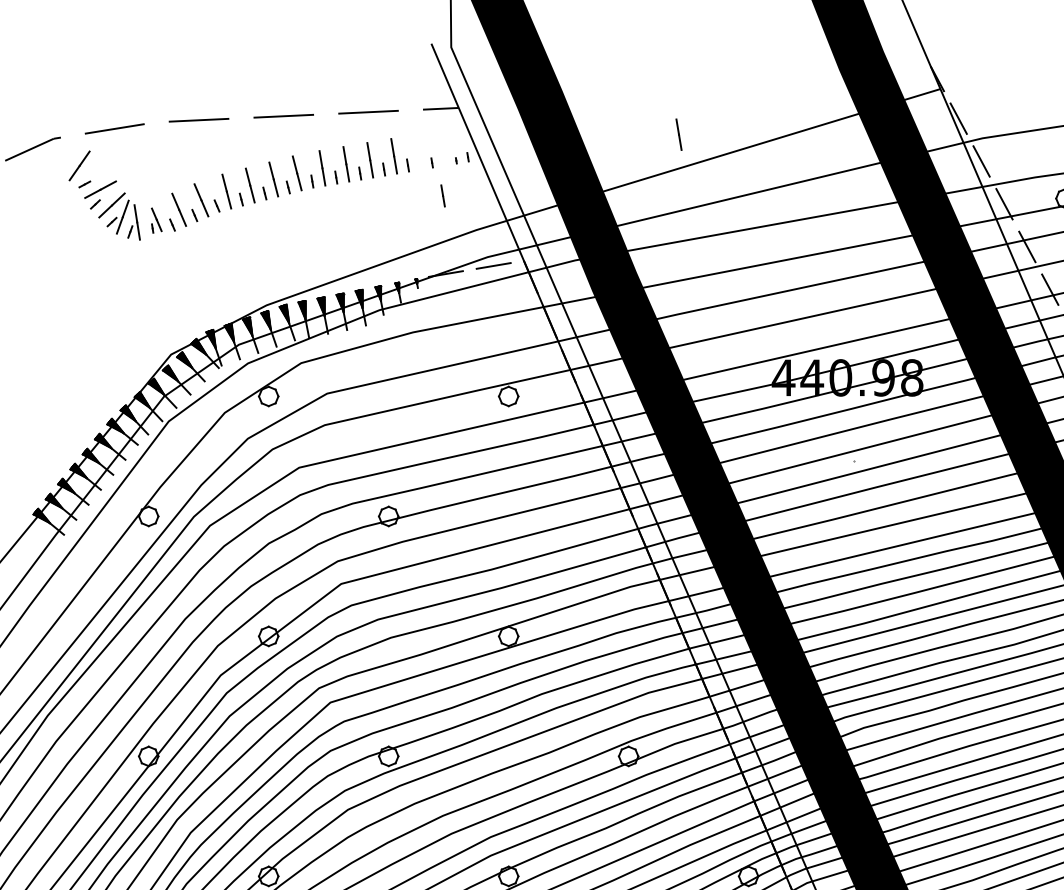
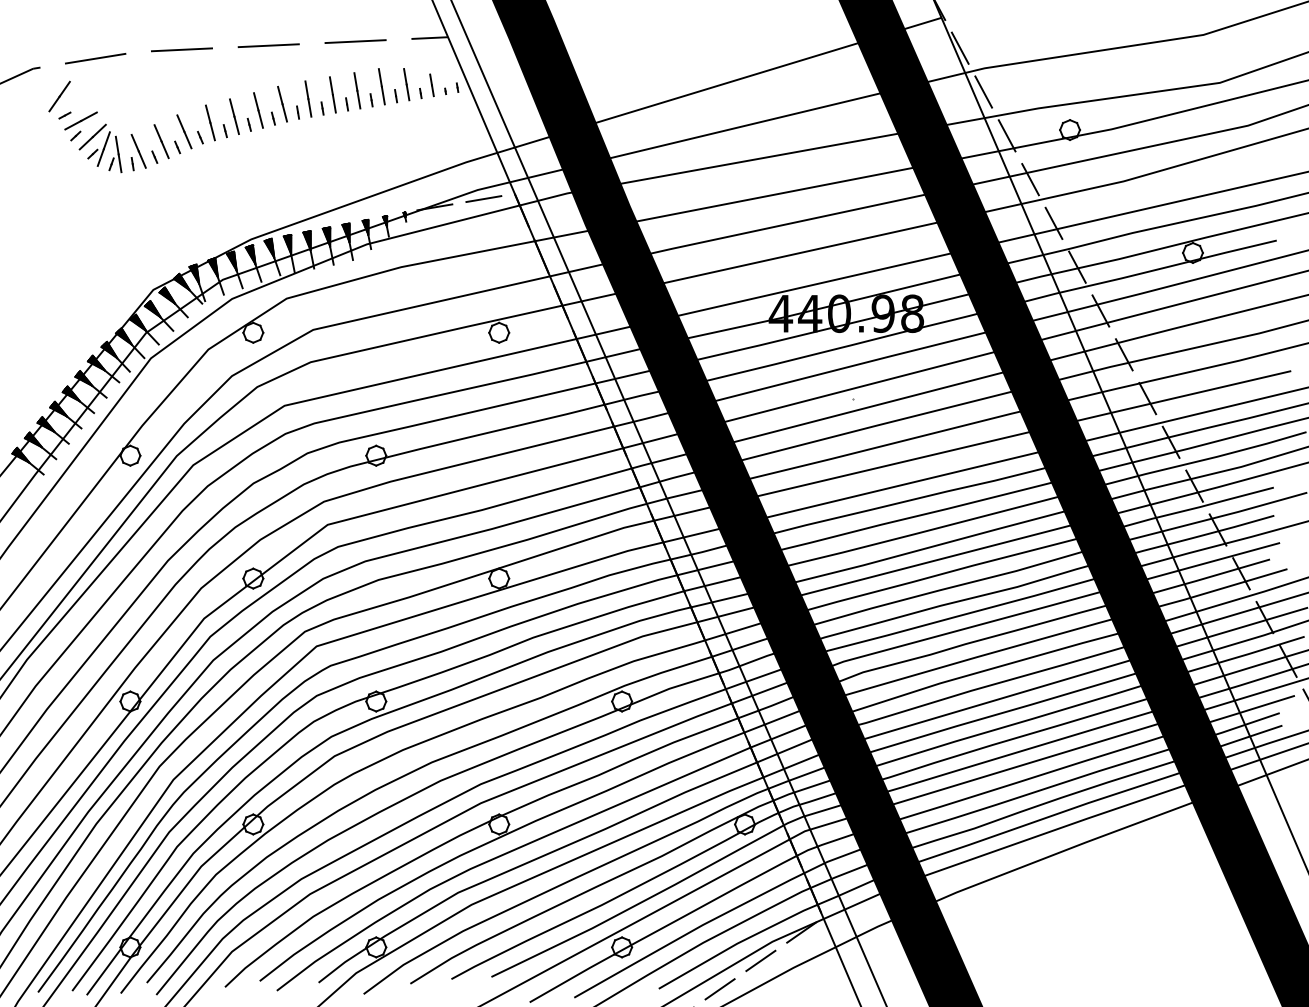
line: (678, 134) -> (406, 84), moved
line: (442, 196) -> (431, 85), moved
part: (156, 220) -> (138, 152), size x1.43

